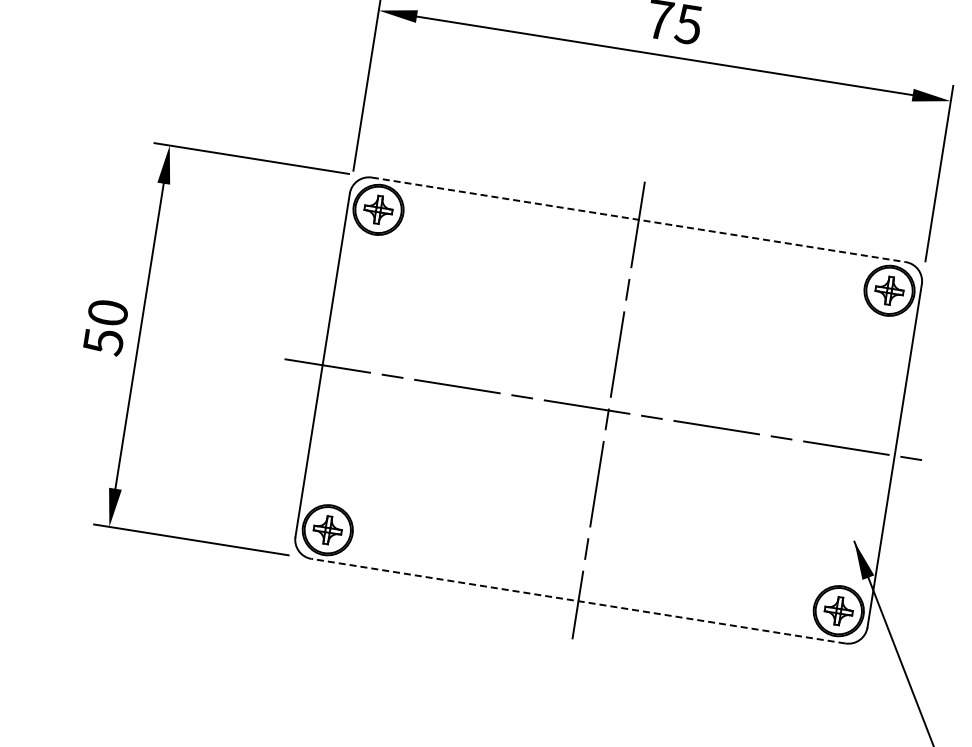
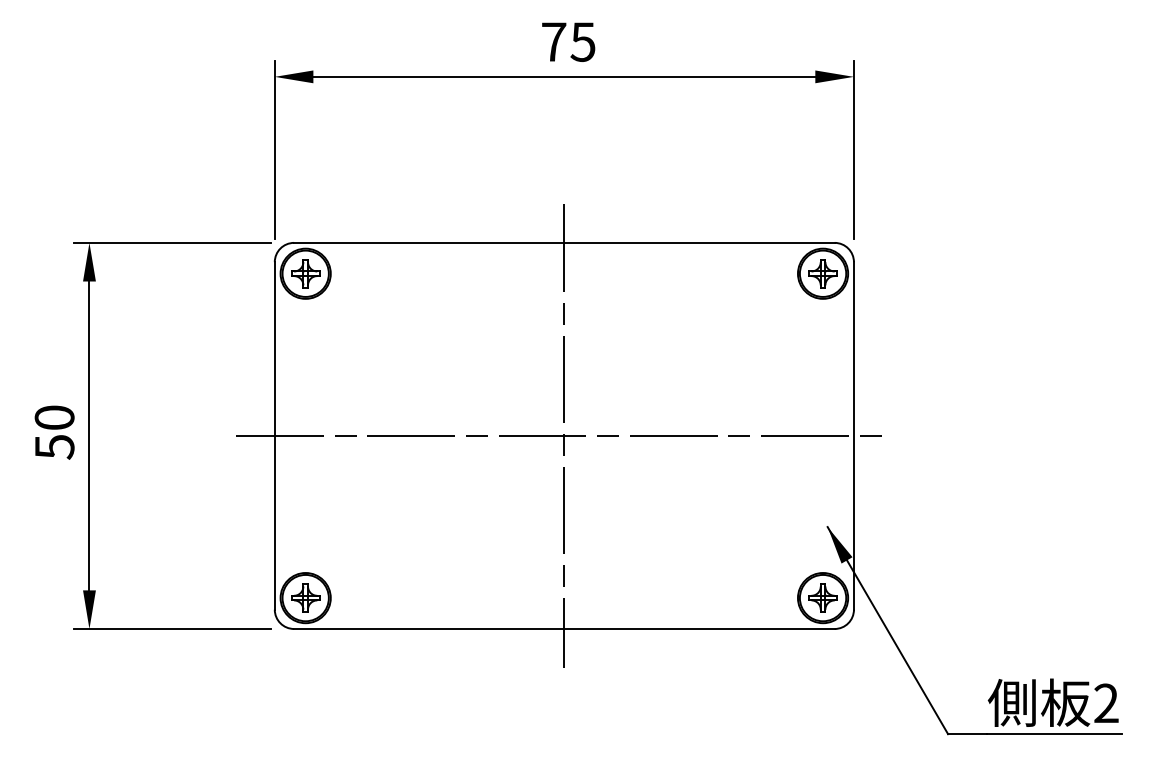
line: (639, 219) -> (564, 242), dashed -> solid
line: (577, 600) -> (563, 628), dashed -> solid

